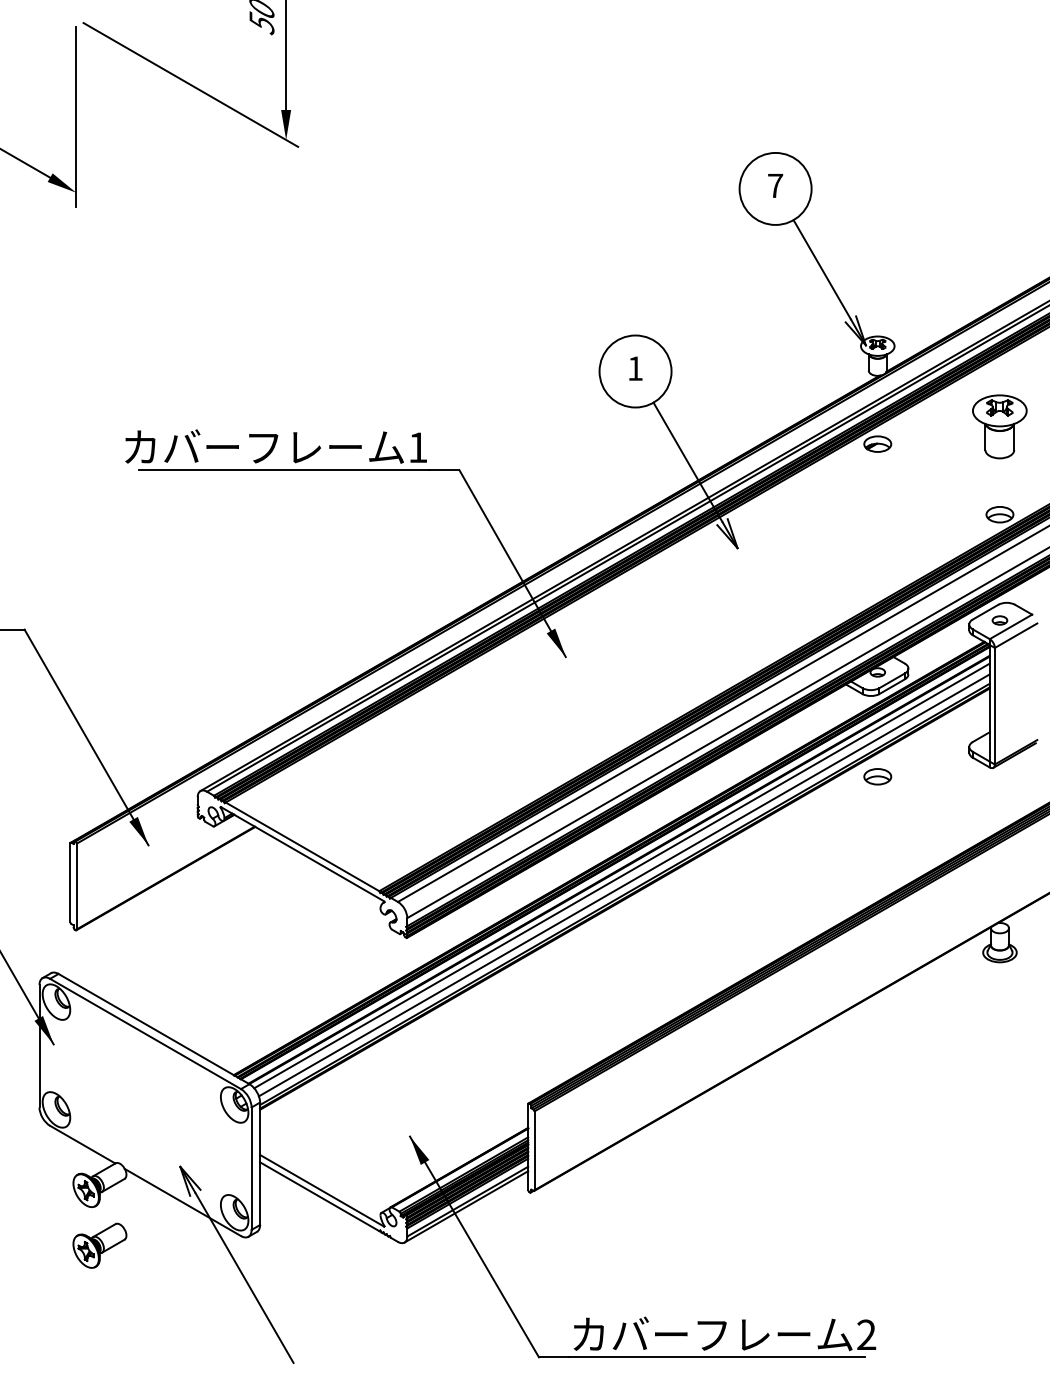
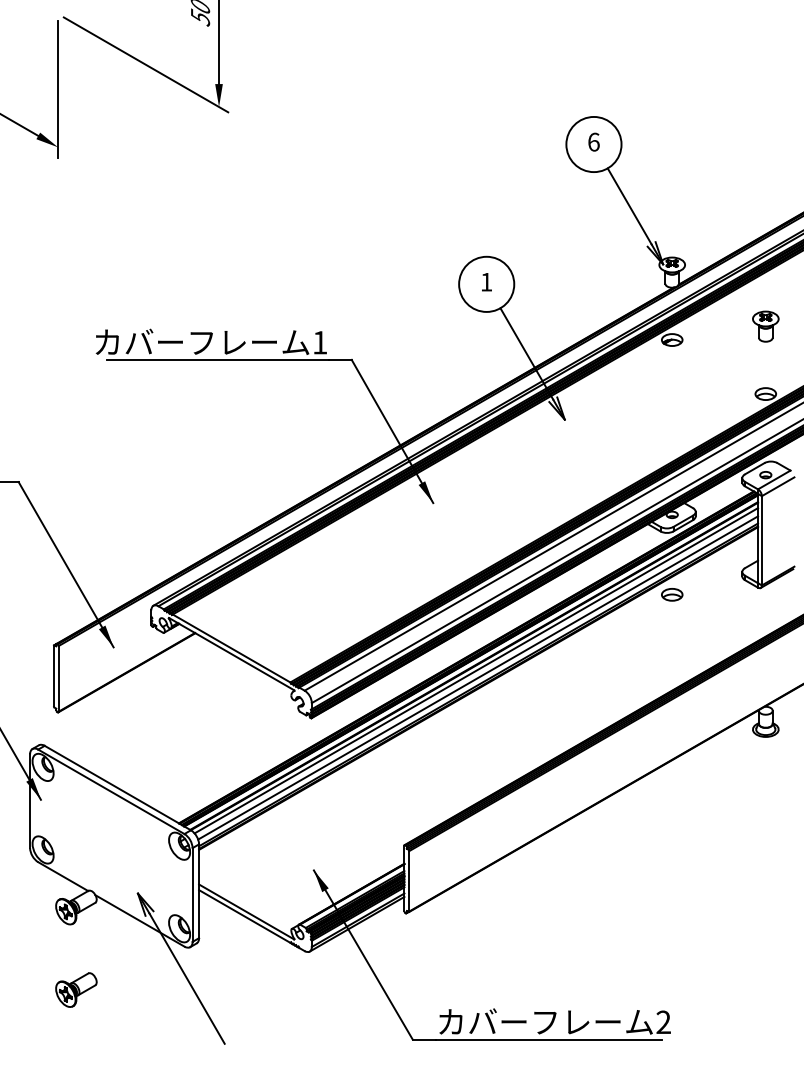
text: (775, 184) -> (593, 141), 7 -> 6
part: (999, 426) -> (765, 326), size x0.62
part: (100, 1245) -> (76, 989), moved

